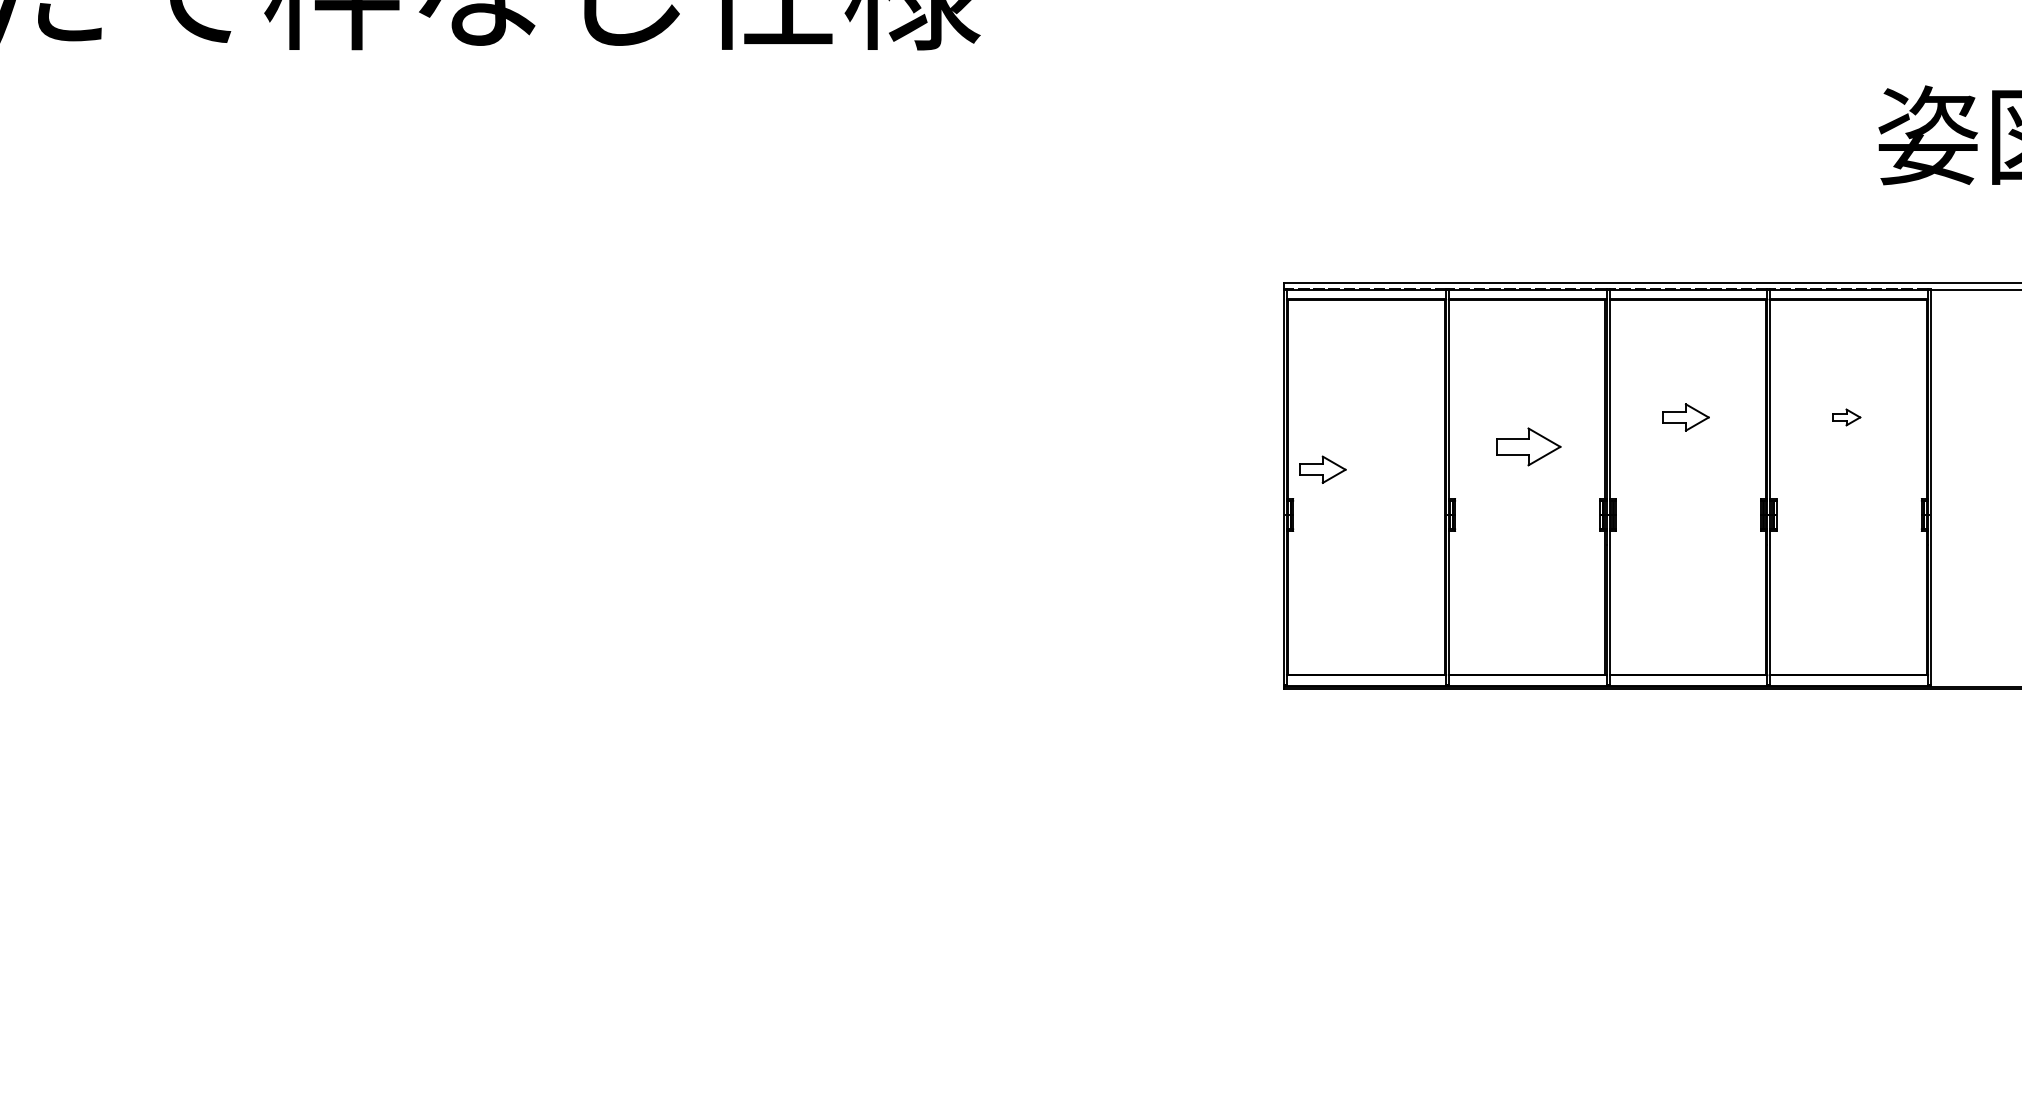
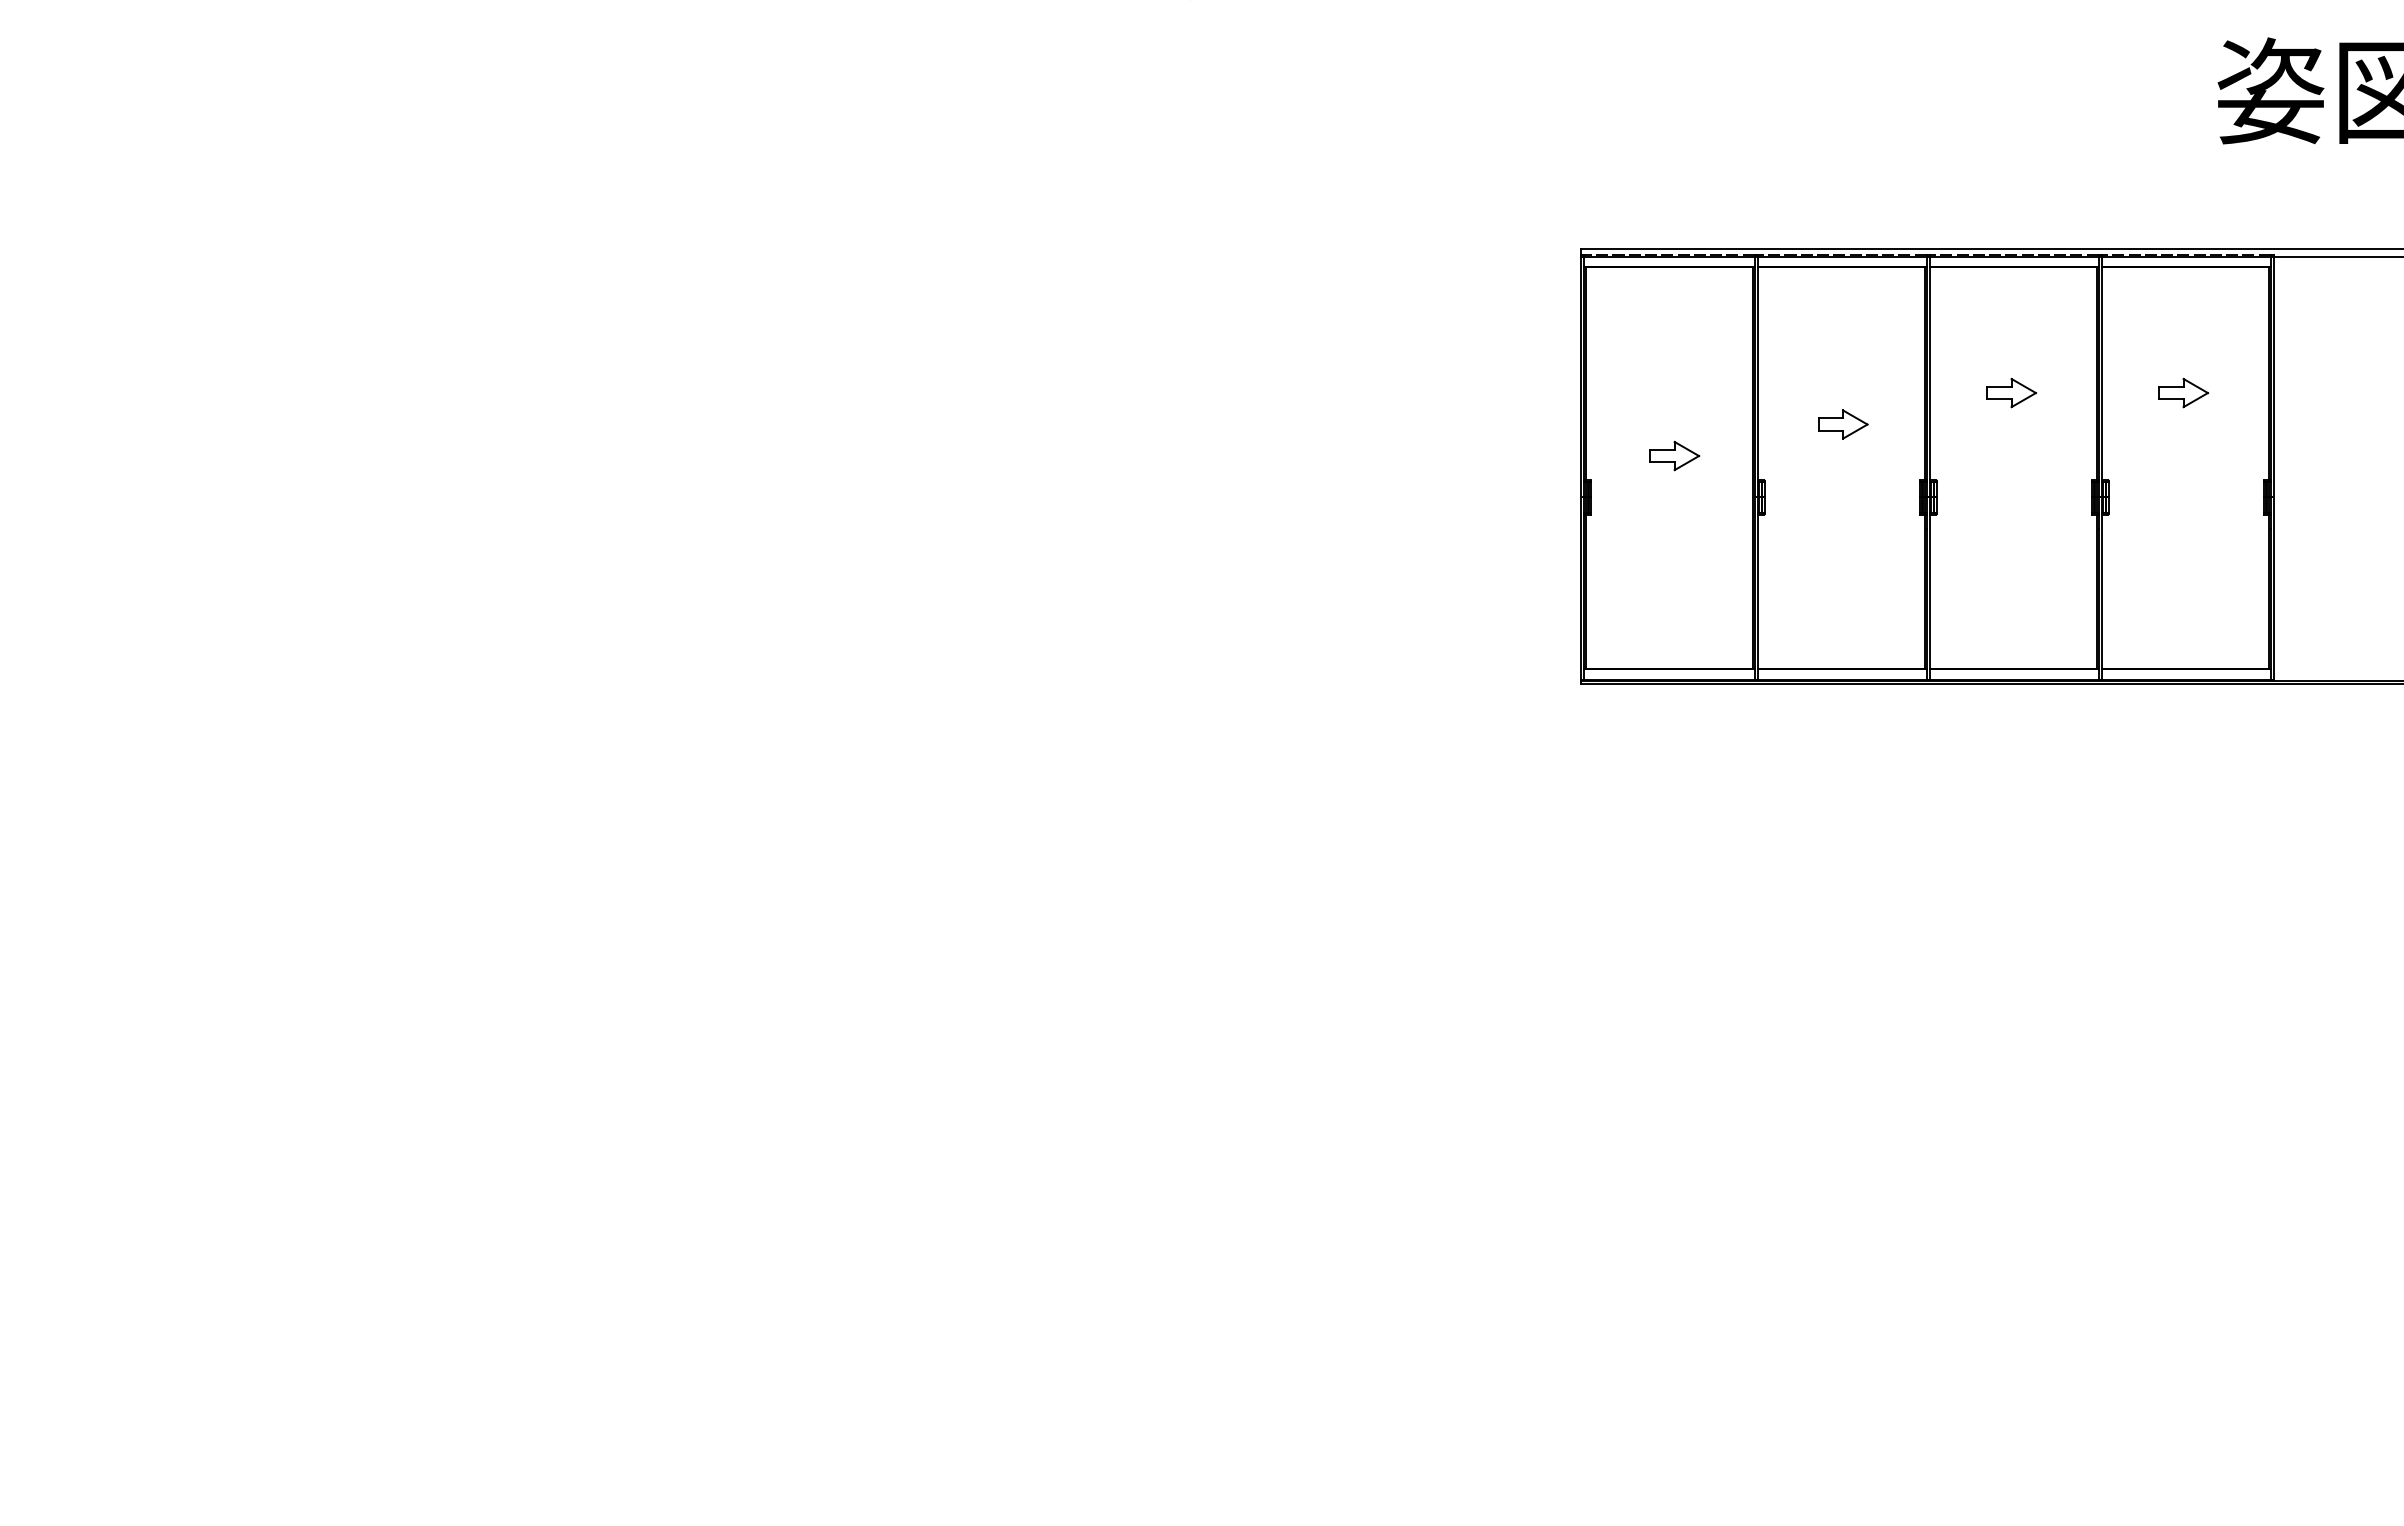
part: (1846, 416) -> (2183, 392), size x1.67
part: (1529, 446) -> (1843, 424), size x0.71
part: (1322, 469) -> (1674, 455), moved

